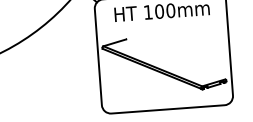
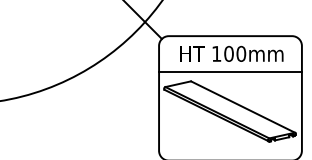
line: (162, 28) -> (230, 72), added
line: (176, 58) -> (243, 106), added

